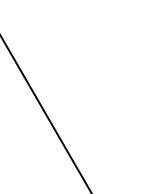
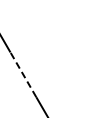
line: (55, 129) -> (23, 74), solid -> dashed

